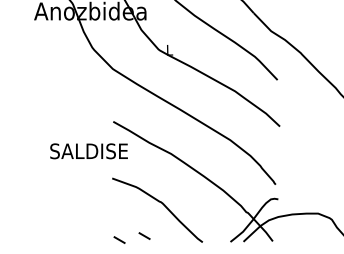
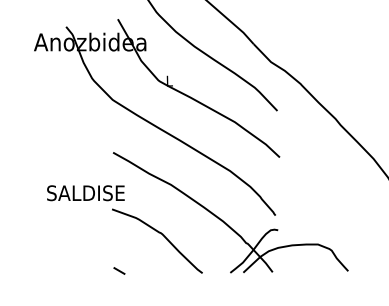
text: (88, 151) -> (85, 193), moved
line: (144, 235) -> (144, 266), removed

